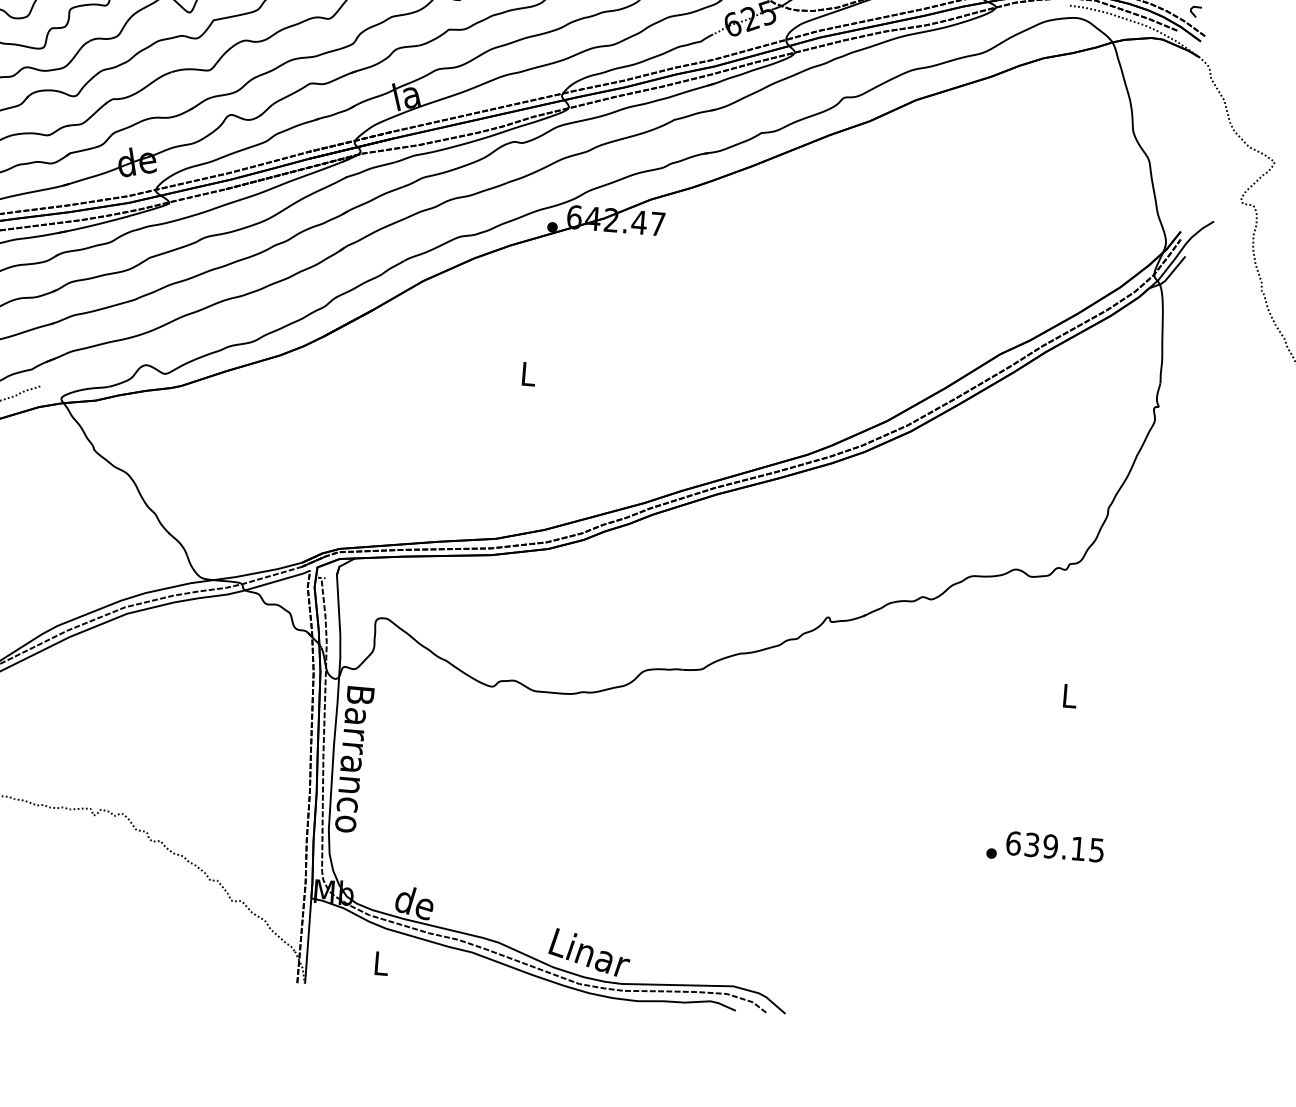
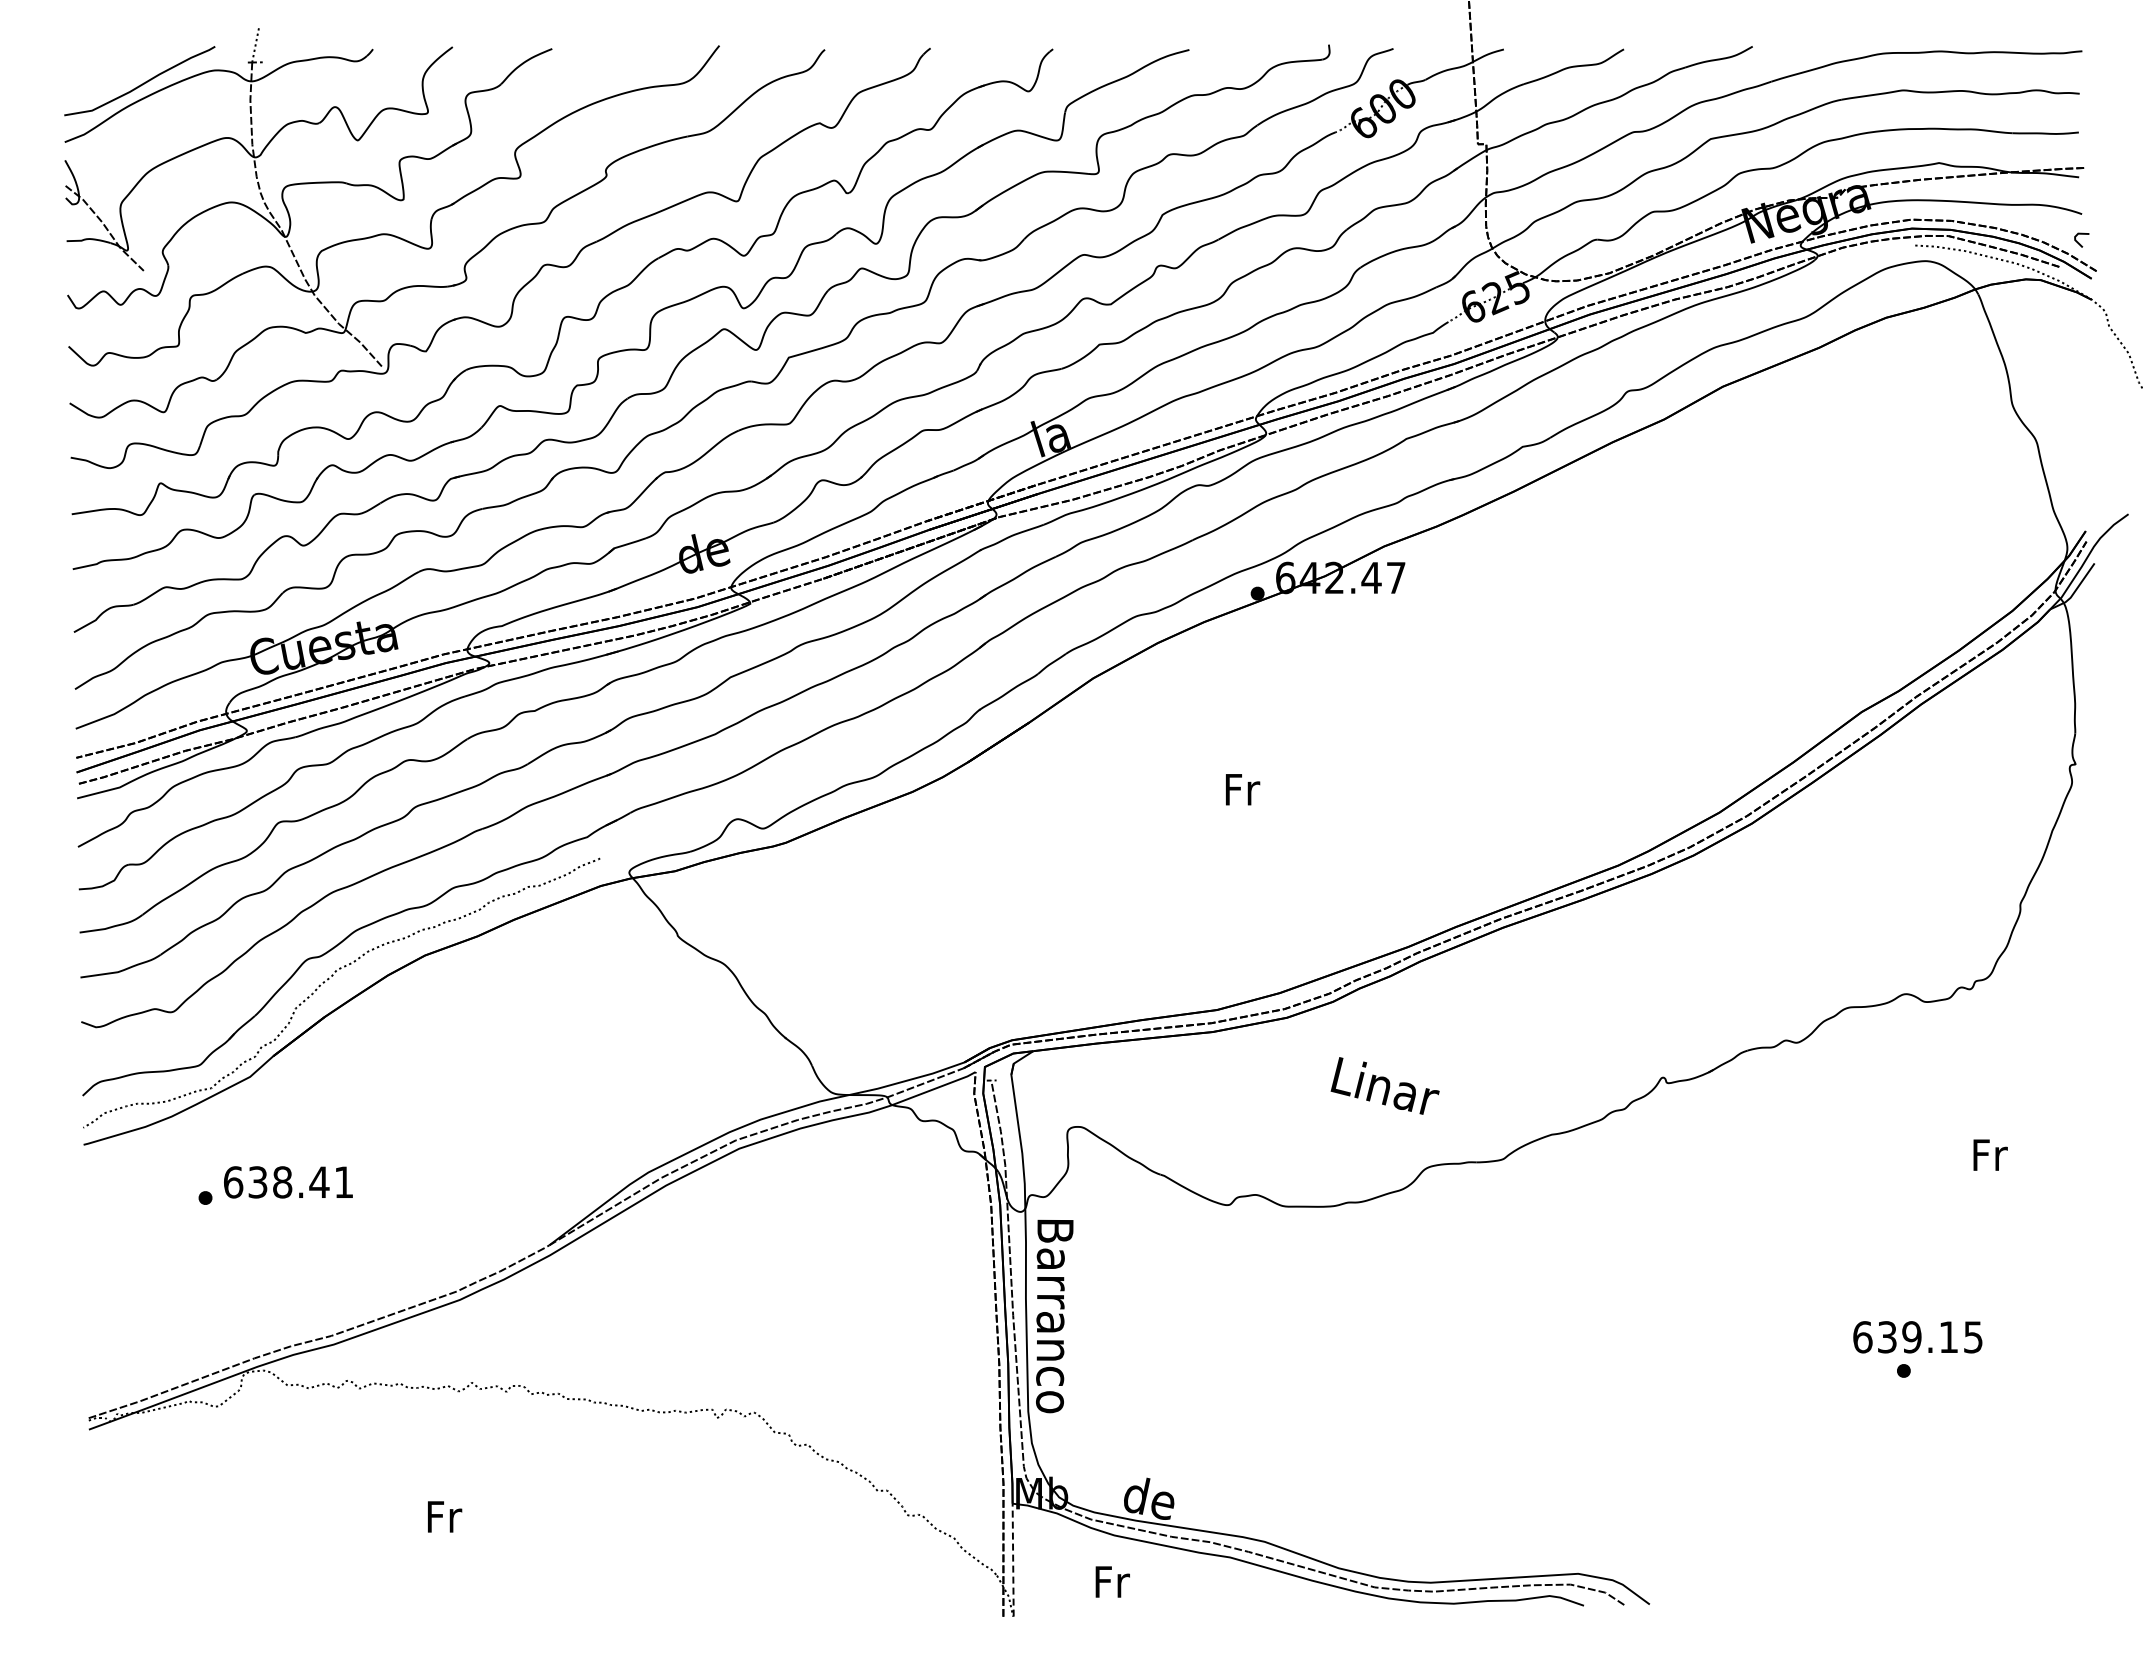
text: (528, 374) -> (1242, 789), L -> Fr
text: (1070, 695) -> (1990, 1154), L -> Fr
text: (1054, 847) -> (1917, 1337), moved
line: (308, 940) -> (1013, 1559), solid -> dashed
text: (589, 952) -> (1384, 1085), moved
text: (381, 963) -> (1112, 1581), L -> Fr

